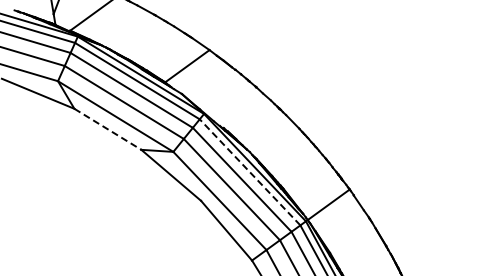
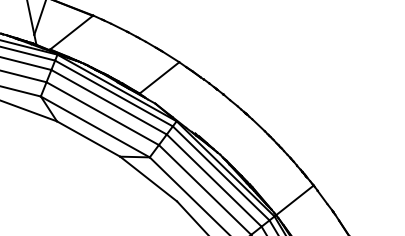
line: (108, 129) -> (89, 139), dashed -> solid
line: (249, 172) -> (220, 173), dashed -> solid

